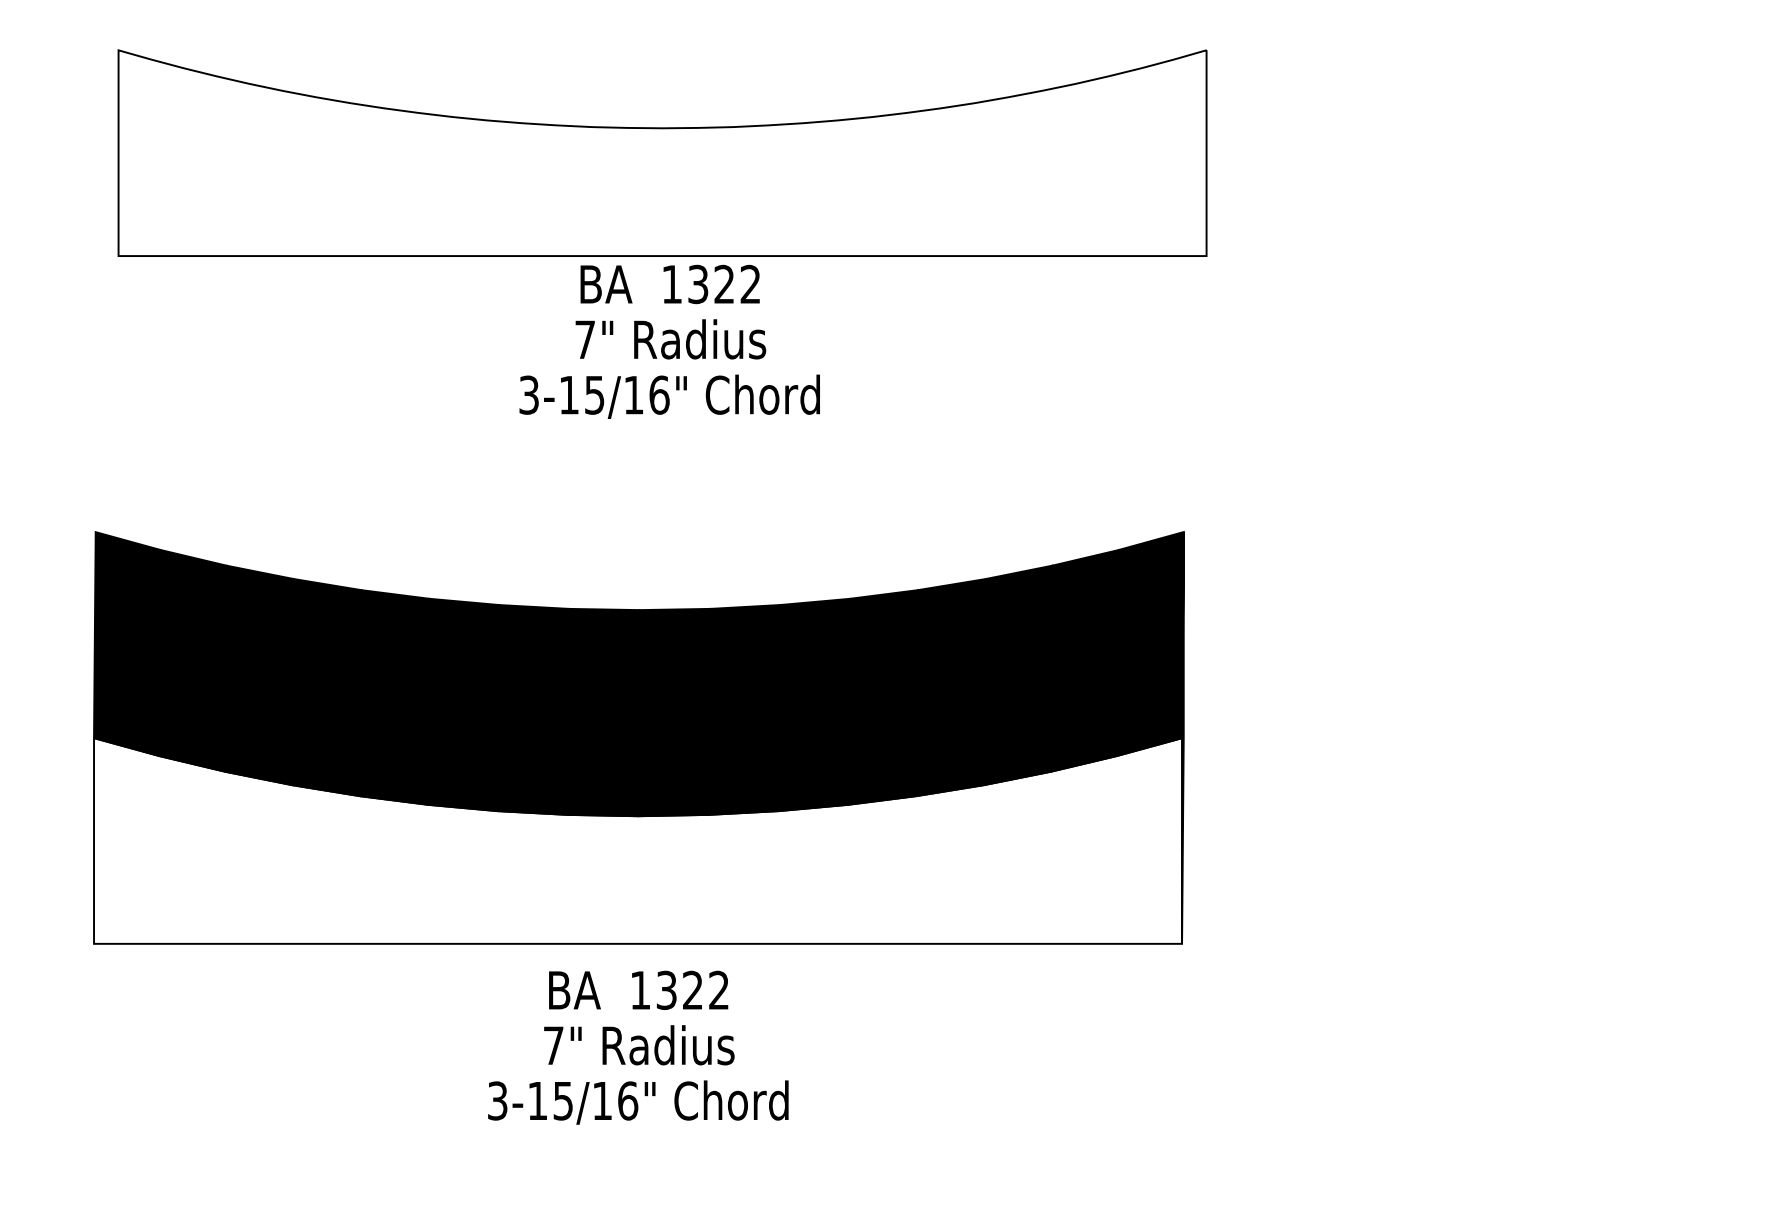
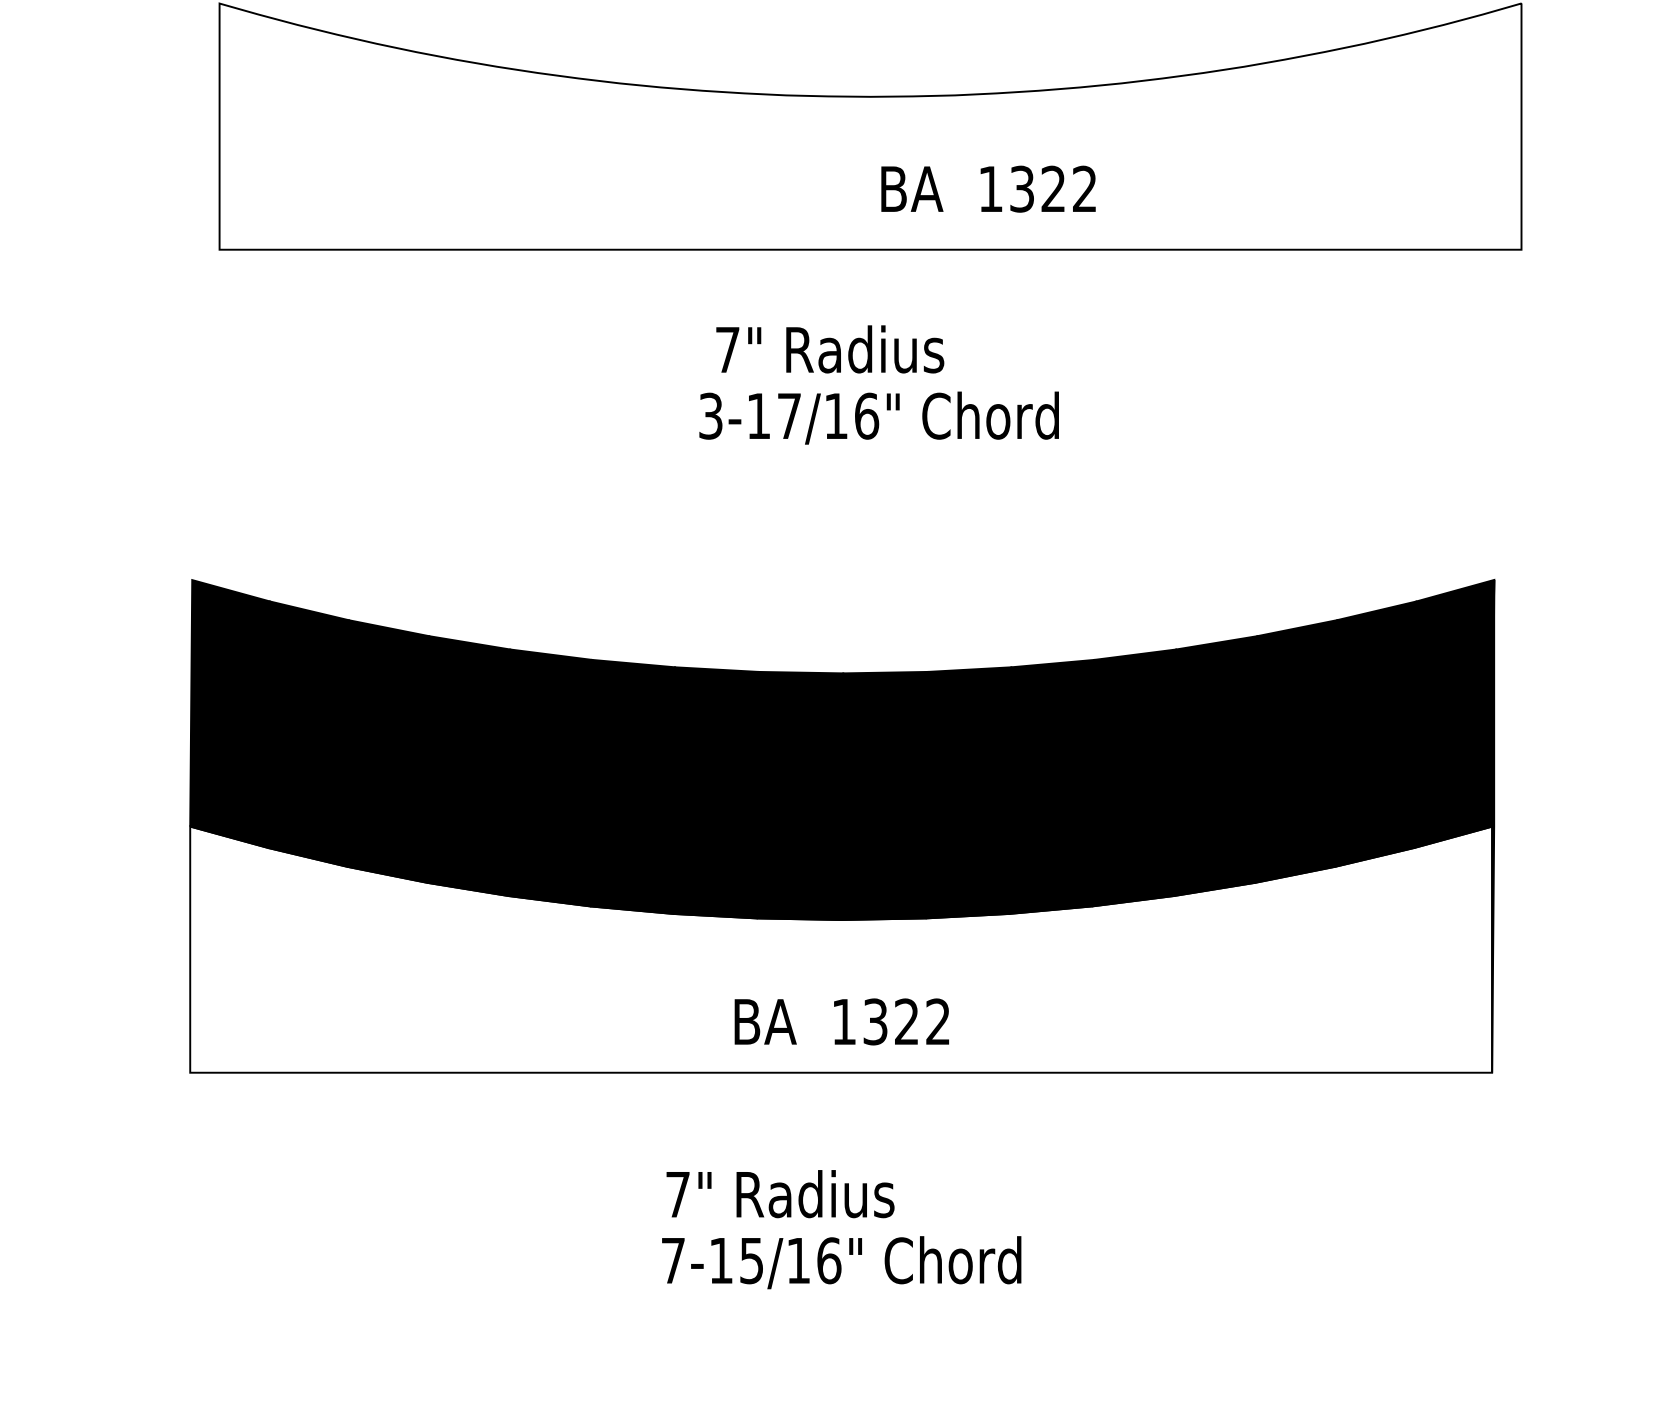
text: (669, 284) -> (987, 189), moved
text: (670, 339) -> (829, 349), moved
text: (594, 395) -> (789, 416), 3-15/16" -> 3-17/16"
text: (638, 989) -> (841, 1020), moved
text: (639, 1045) -> (780, 1194), moved
text: (497, 1100) -> (673, 1260), 3-15/16" -> 7-15/16"

